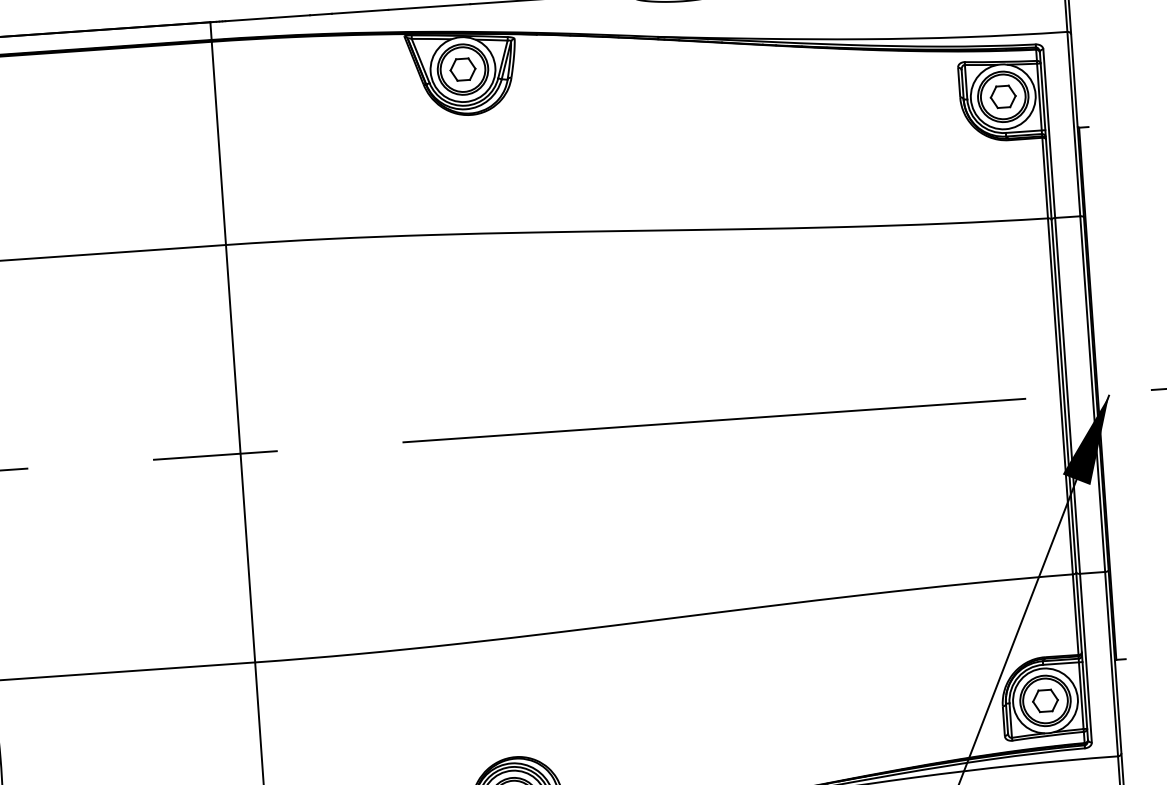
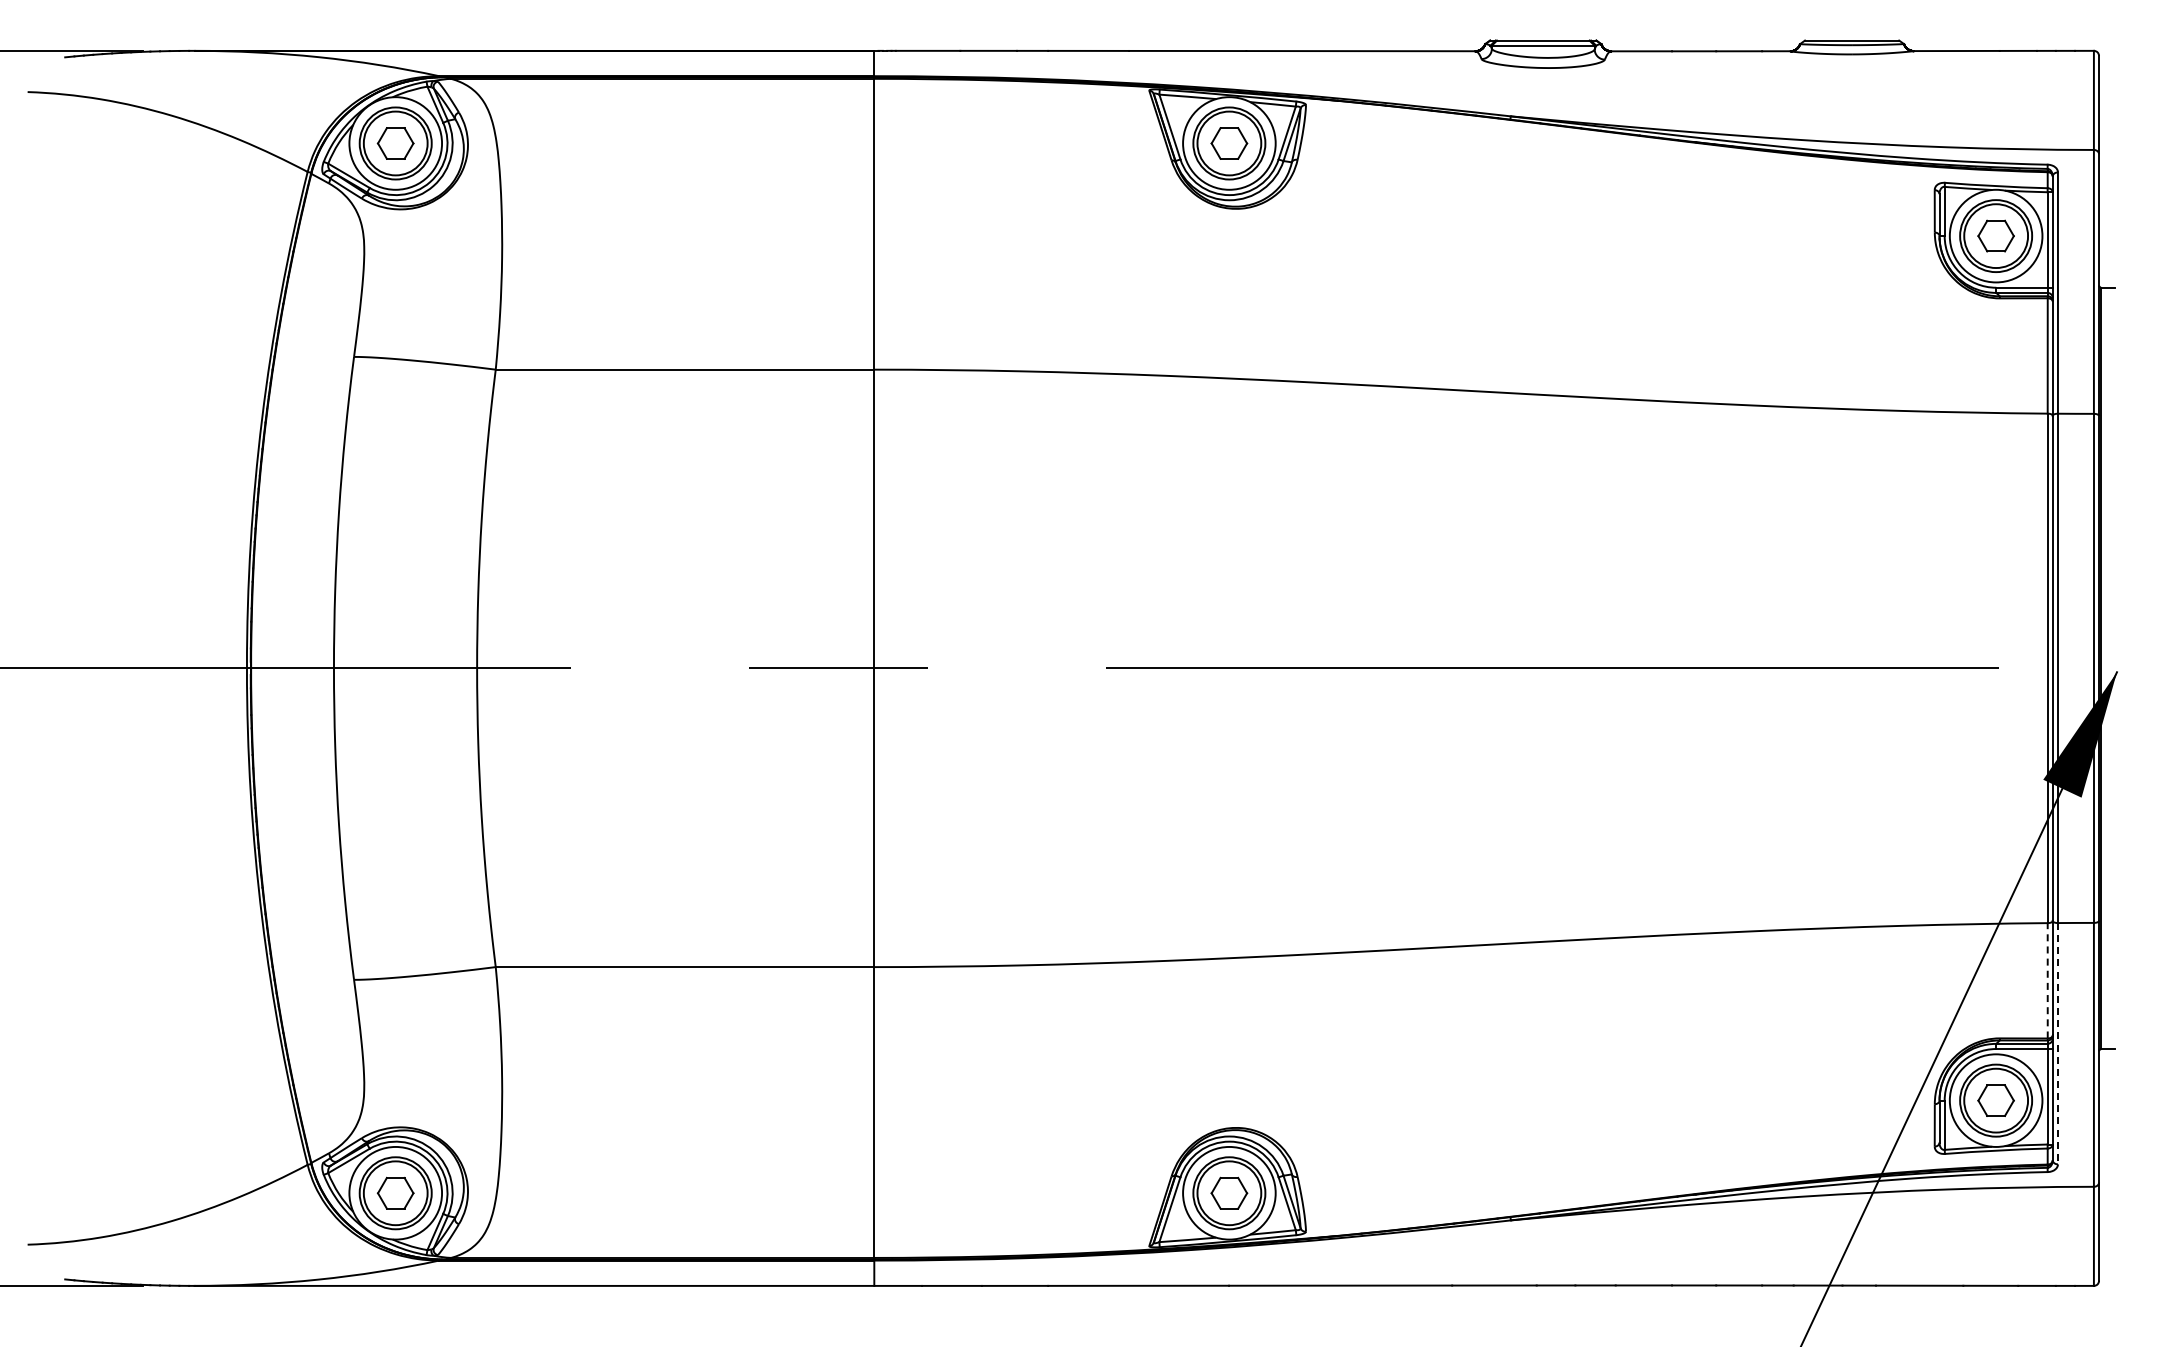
line: (1075, 614) -> (2047, 980), solid -> dashed
line: (1085, 657) -> (2057, 1043), solid -> dashed

